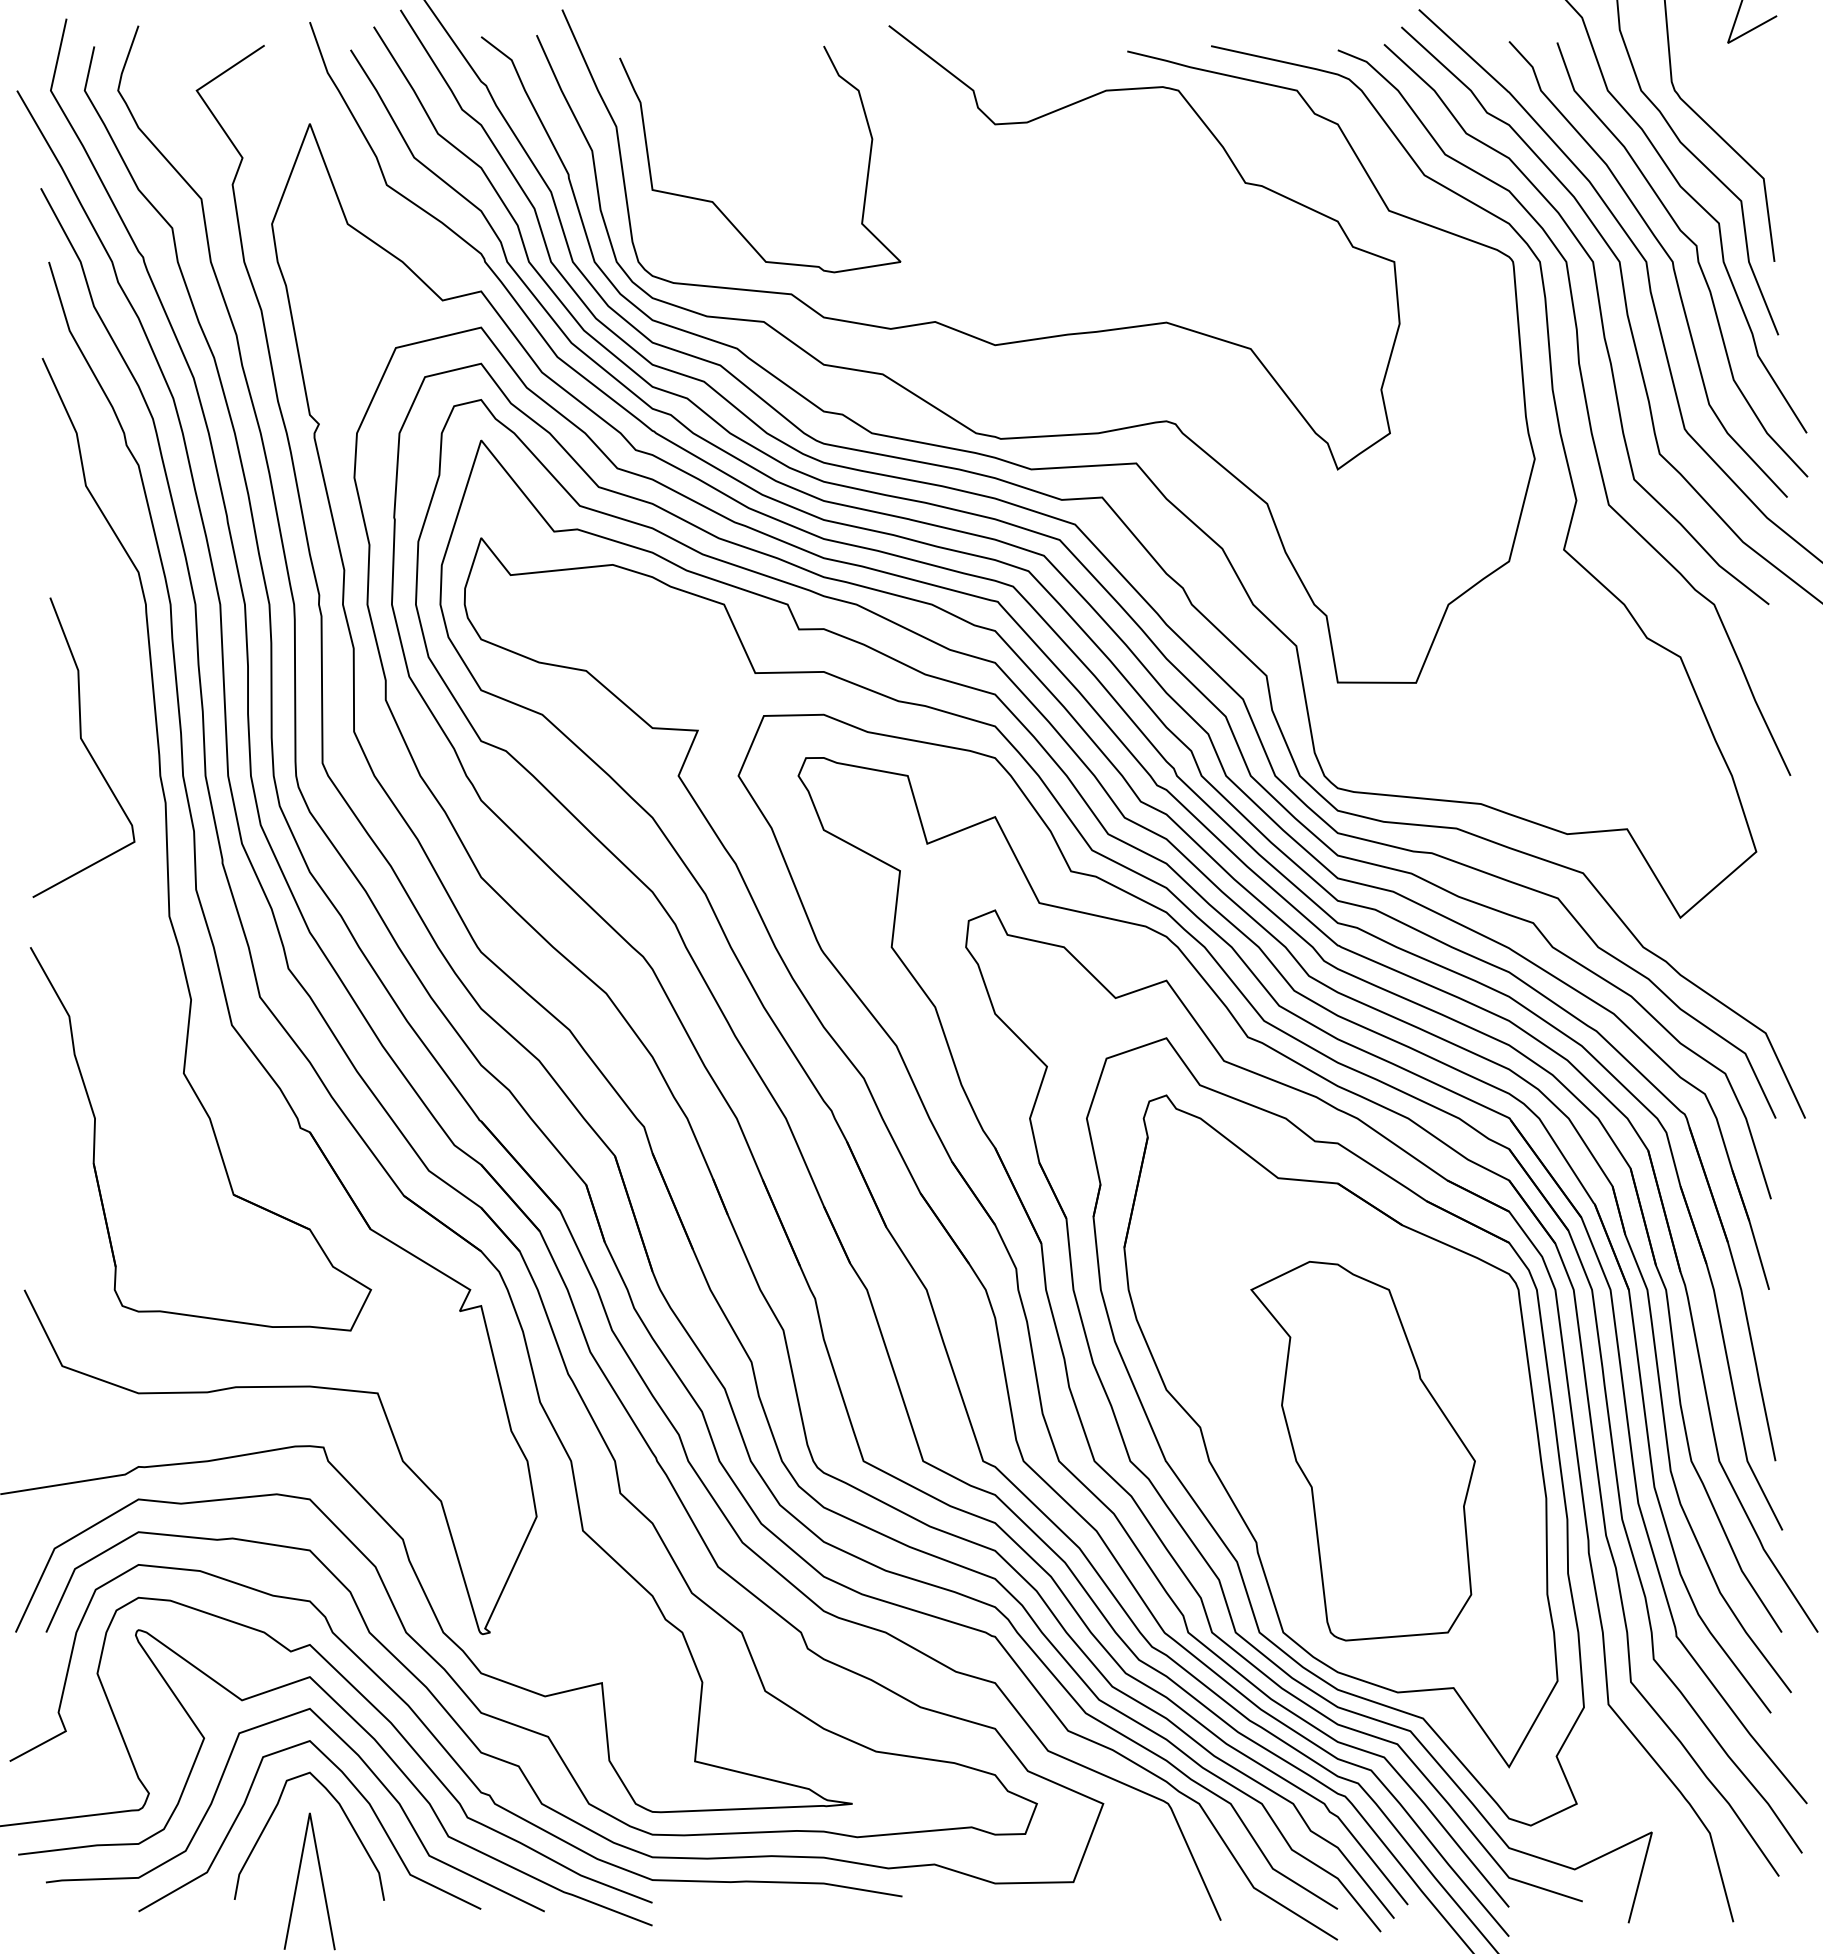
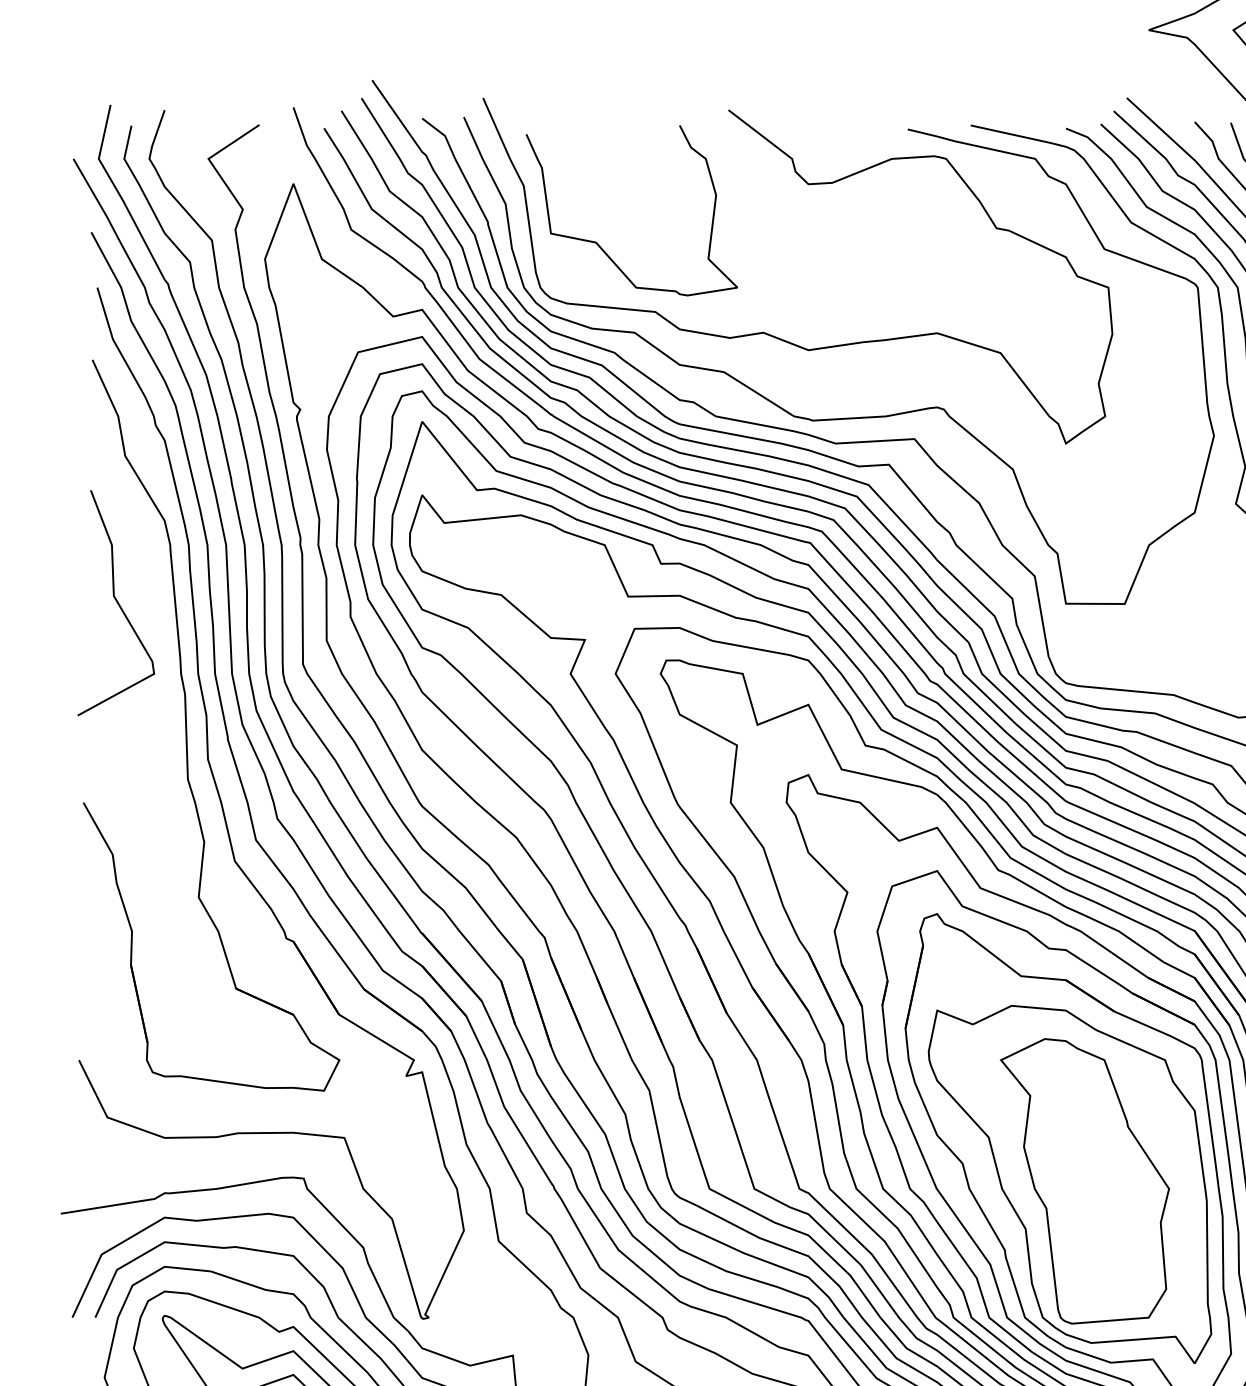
curve: (84, 746) -> (116, 602), moved
part: (1343, 1454) -> (1070, 1183), added

